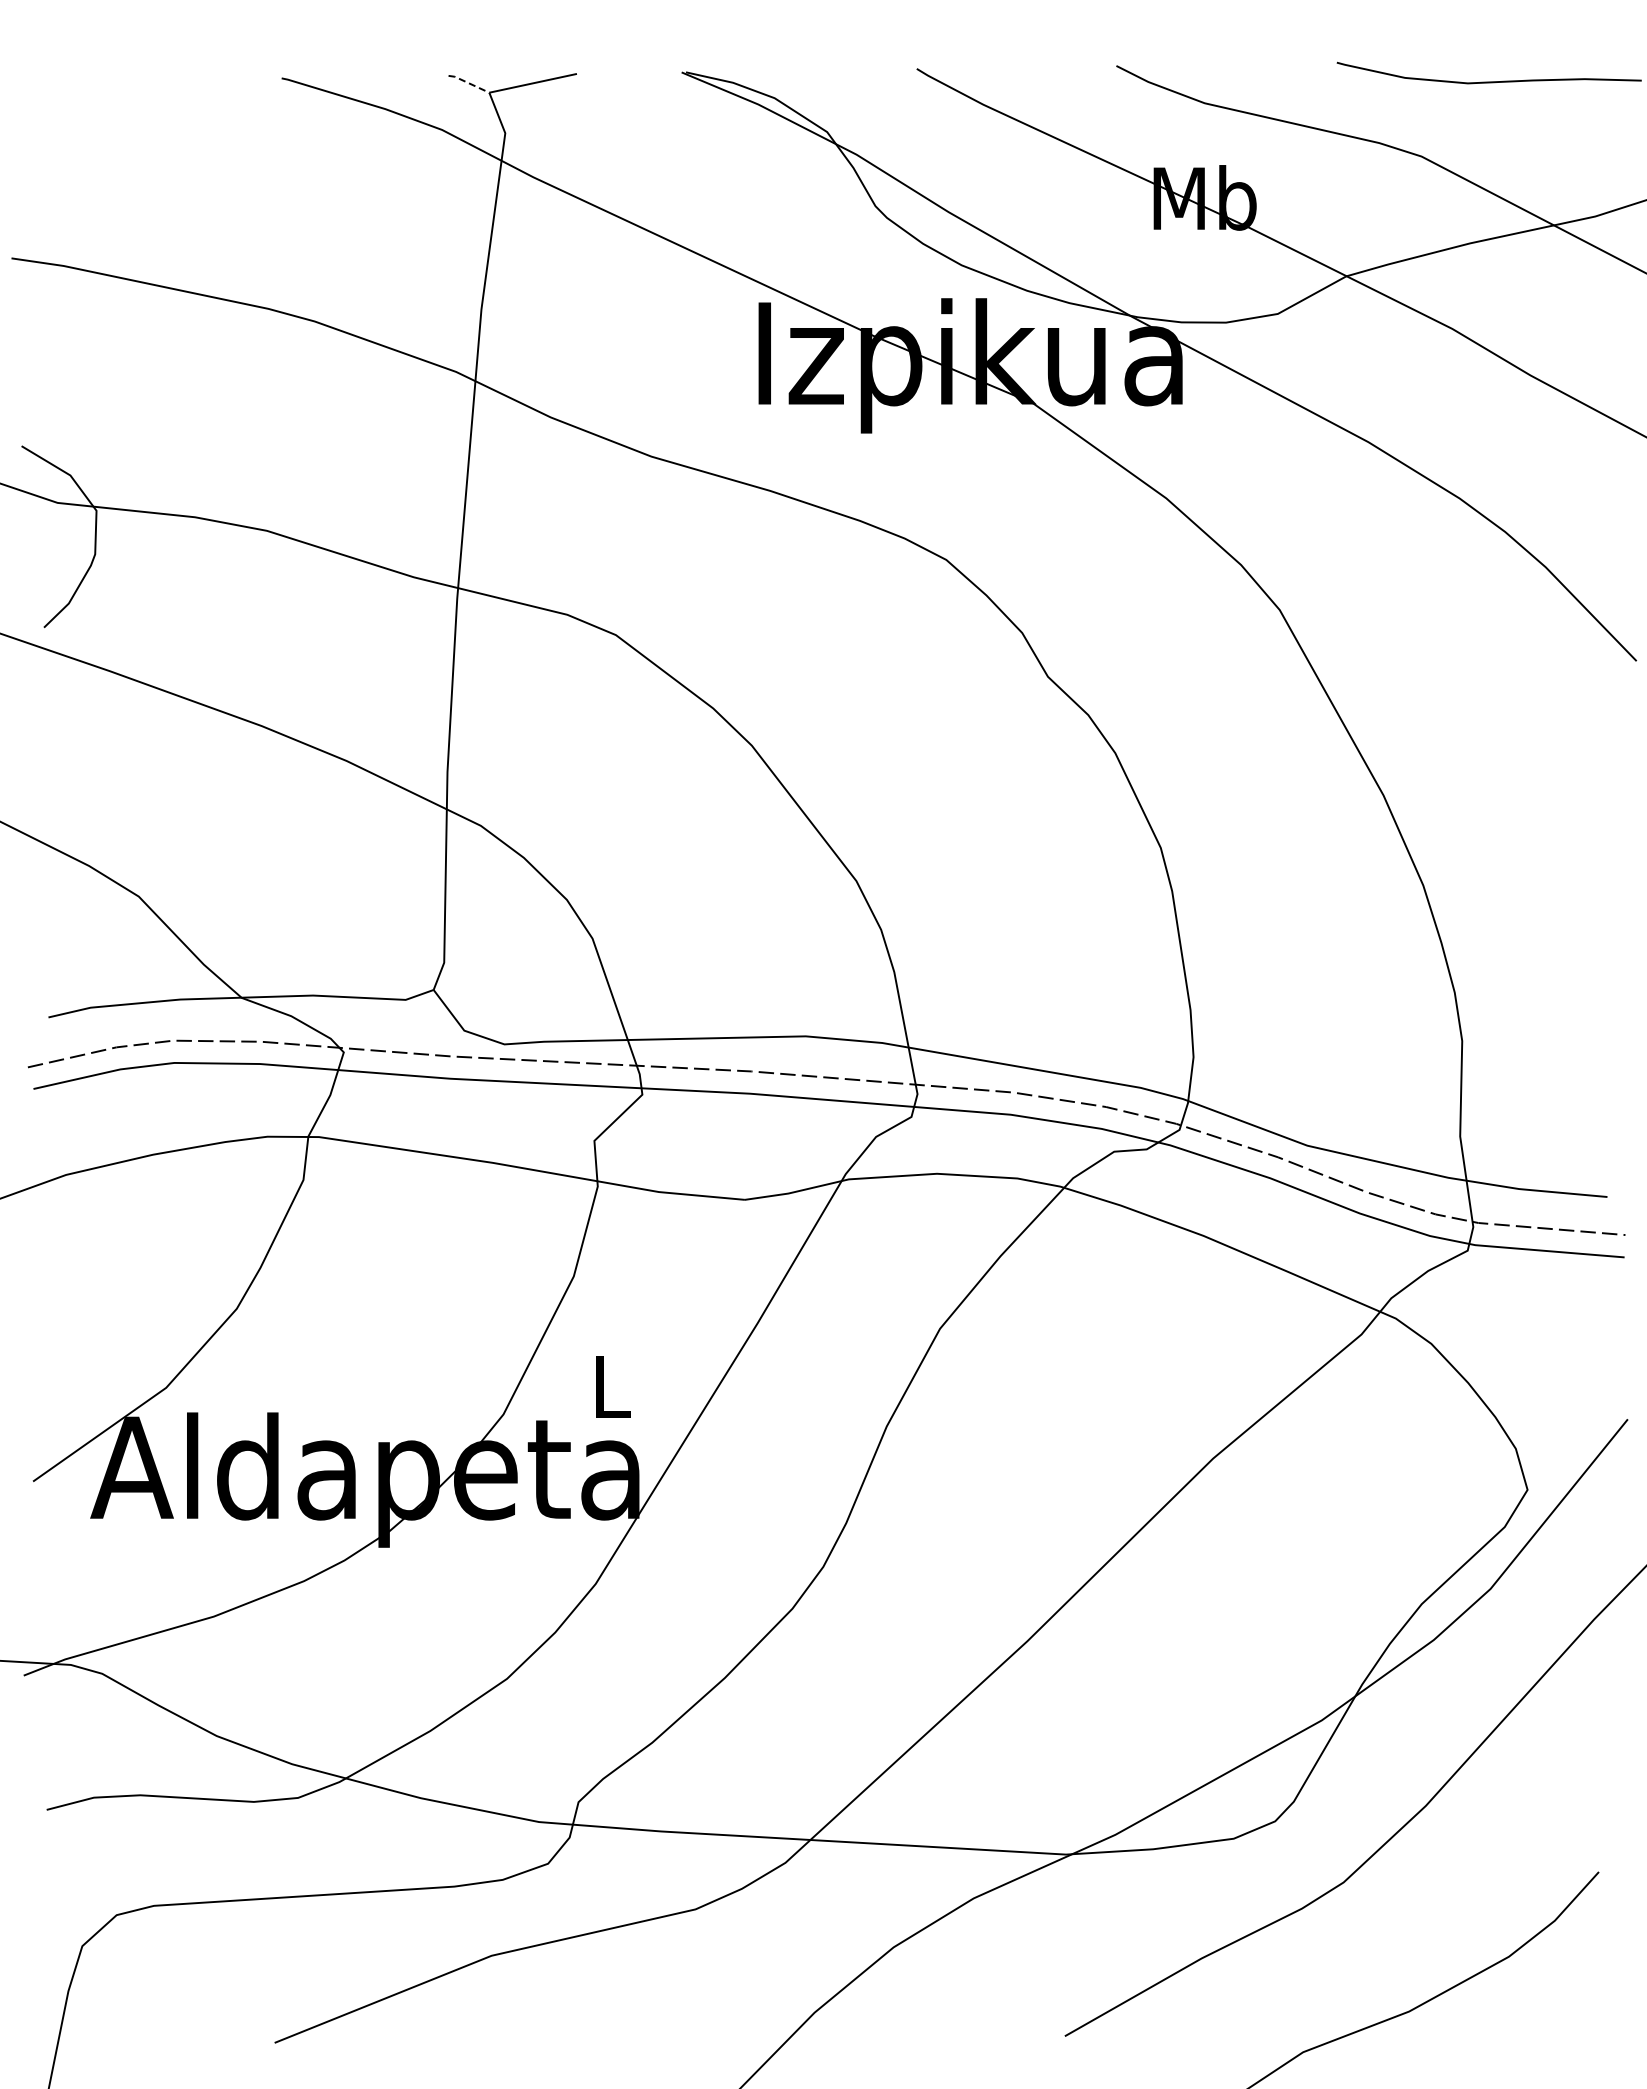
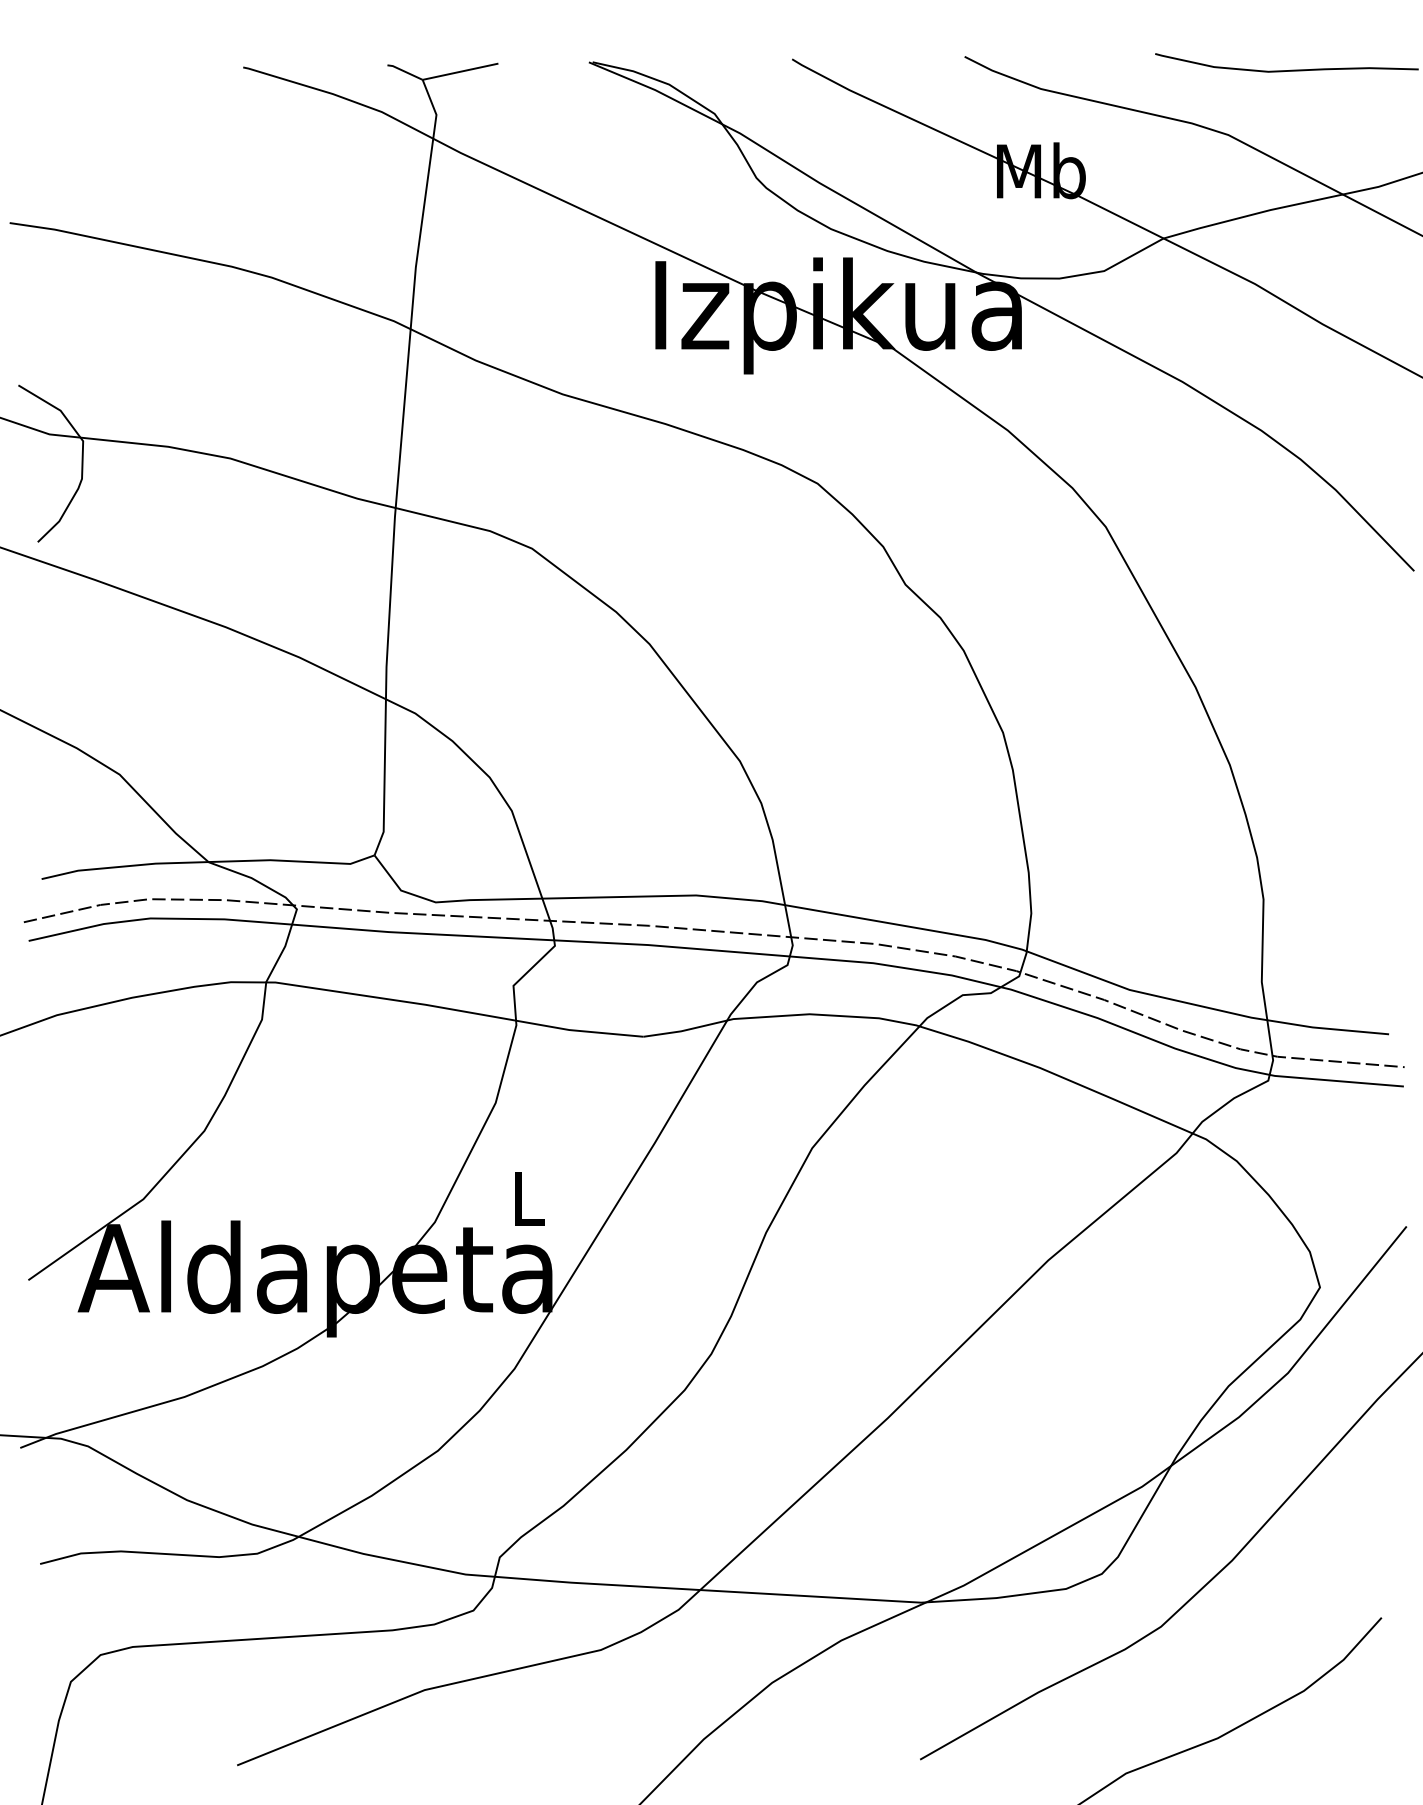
line: (469, 83) -> (405, 71), dashed -> solid

